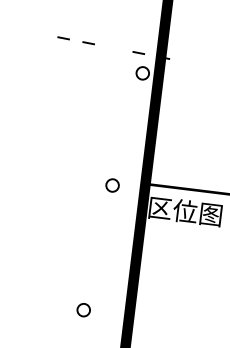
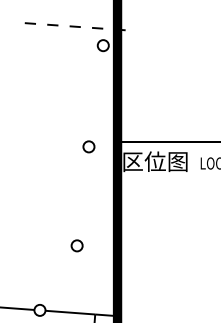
line: (112, 47) -> (74, 26), added
part: (83, 309) -> (76, 245), moved

